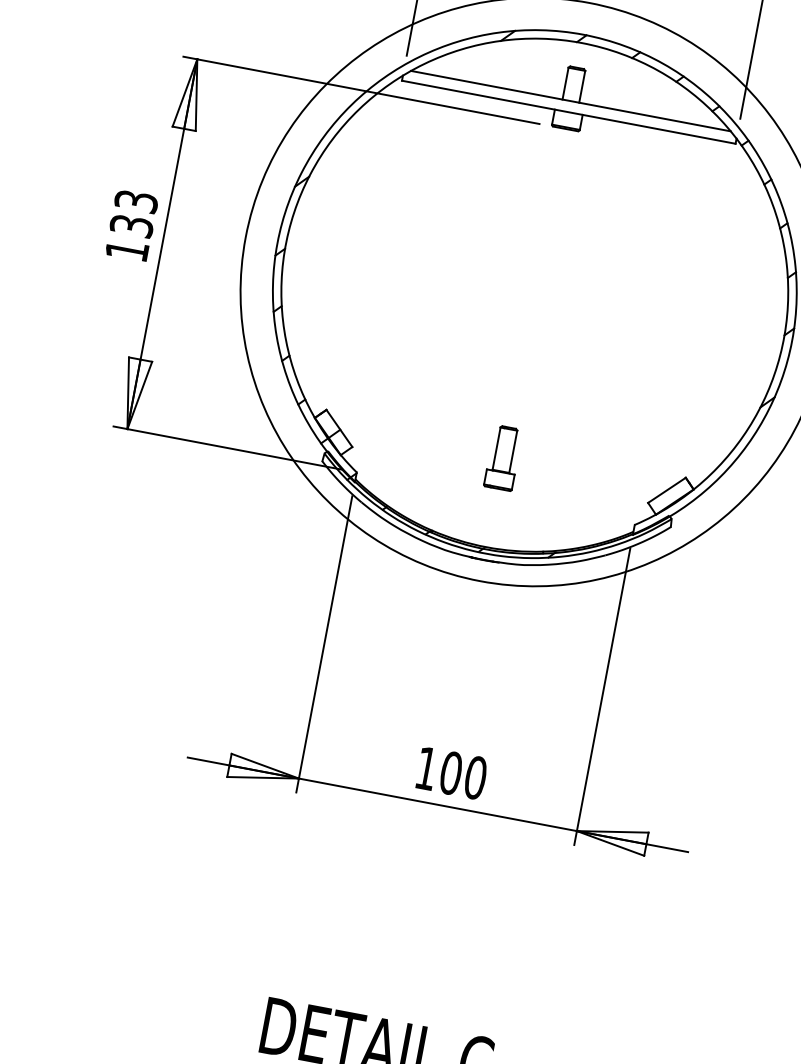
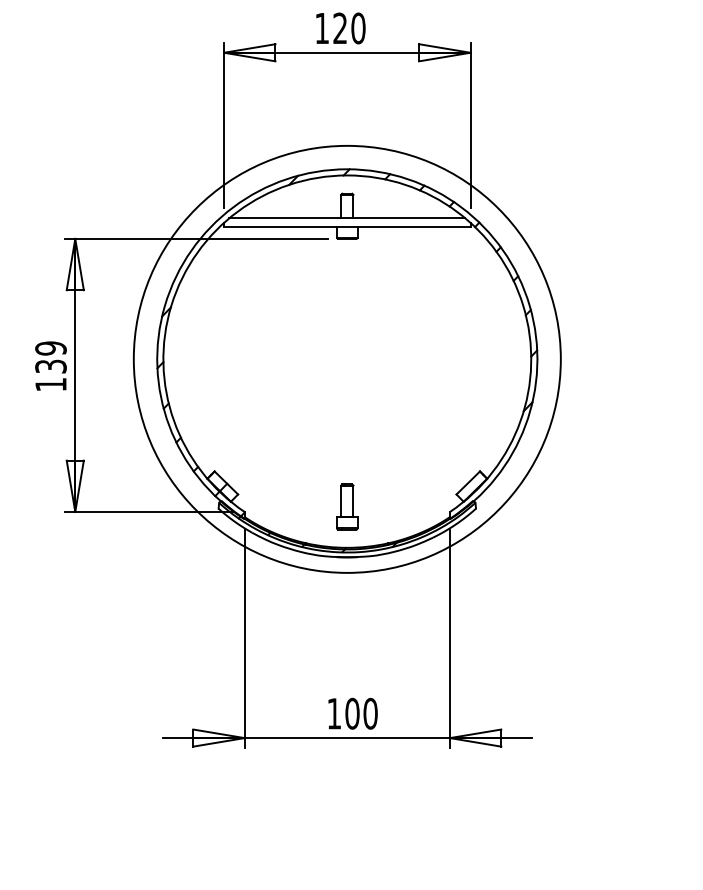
text: (135, 201) -> (50, 348), 133 -> 139
part: (503, 457) -> (347, 506), moved

